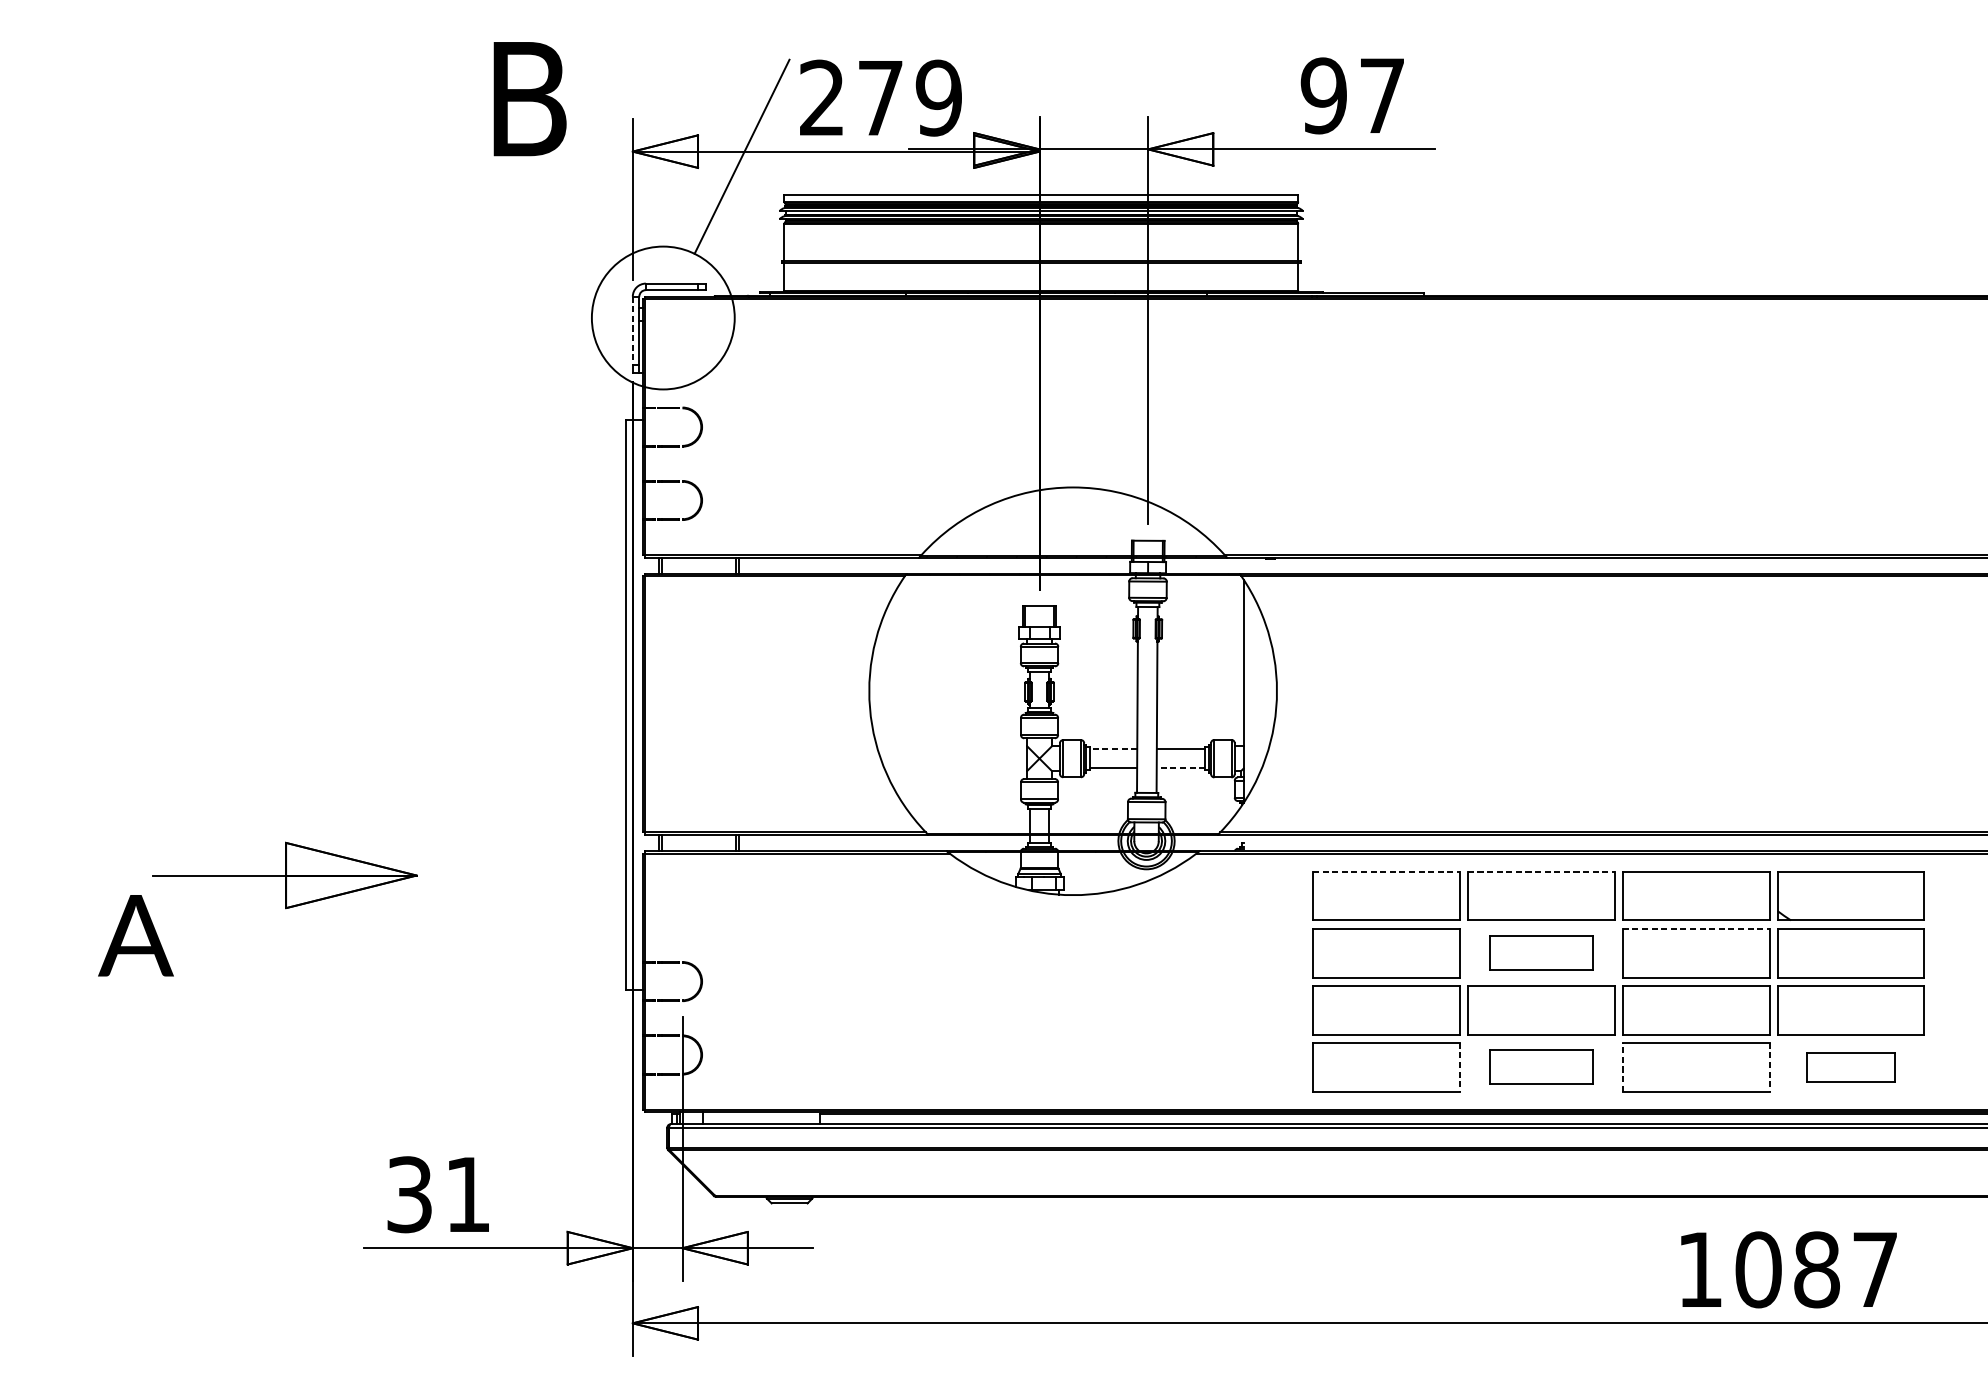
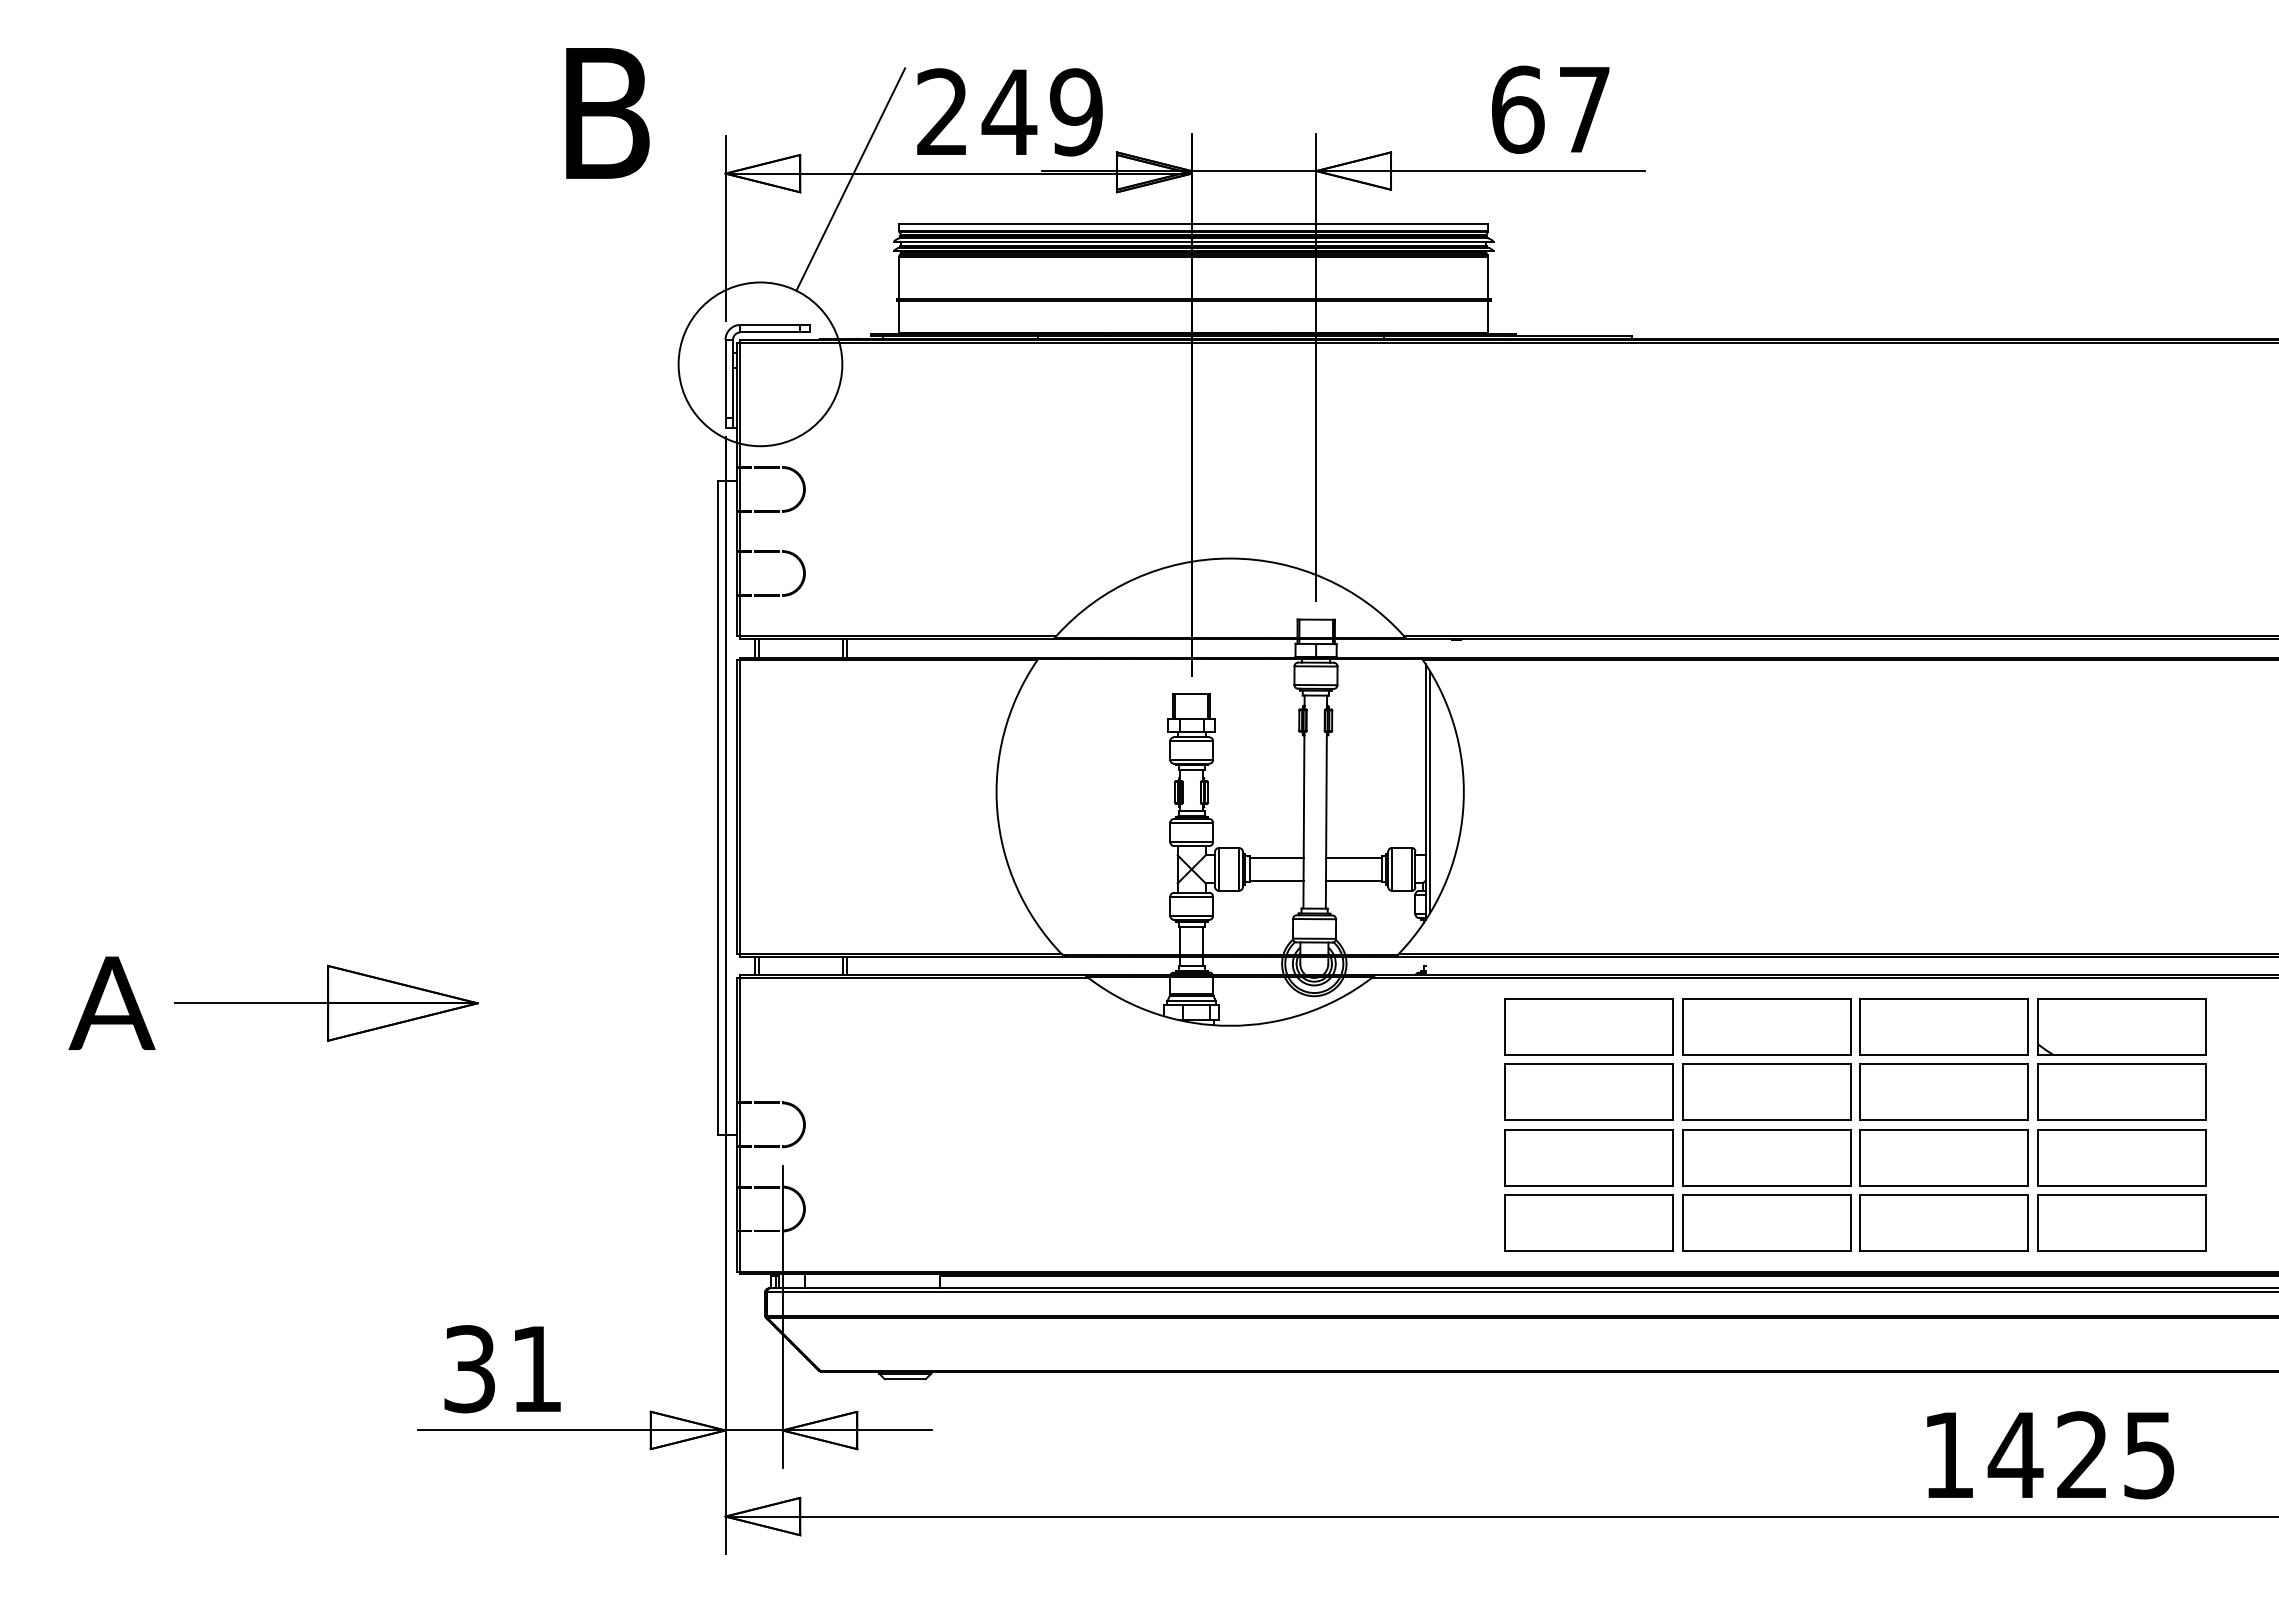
text: (1323, 95) -> (1517, 109), 97 -> 67
text: (880, 97) -> (1009, 111), 279 -> 249
line: (632, 331) -> (725, 379), dashed -> solid
line: (1247, 690) -> (1430, 791), added
line: (1113, 749) -> (1276, 858), dashed -> solid
line: (1180, 768) -> (1353, 880), dashed -> solid
line: (1386, 871) -> (1589, 998), dashed -> solid
line: (1541, 871) -> (1767, 998), dashed -> solid
line: (1696, 928) -> (1944, 1064), dashed -> solid
text: (135, 935) -> (111, 1002), moved
part: (1541, 952) -> (1766, 1091), size x1.43
part: (1541, 1066) -> (1766, 1222), size x1.43
line: (1623, 1066) -> (1860, 1222), dashed -> solid
part: (1850, 1066) -> (2121, 1222), size x1.67
line: (1459, 1067) -> (1673, 1223), dashed -> solid
line: (1769, 1067) -> (2028, 1223), dashed -> solid
text: (1815, 1270) -> (2080, 1455), 1087 -> 1425

